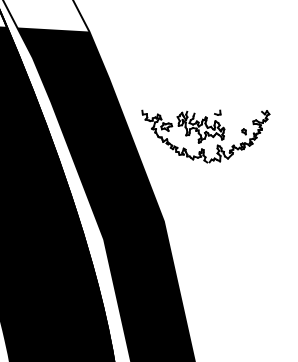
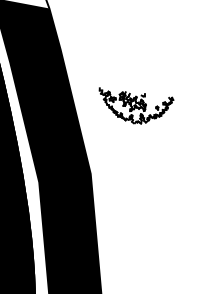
part: (205, 136) -> (134, 107), size x0.7

